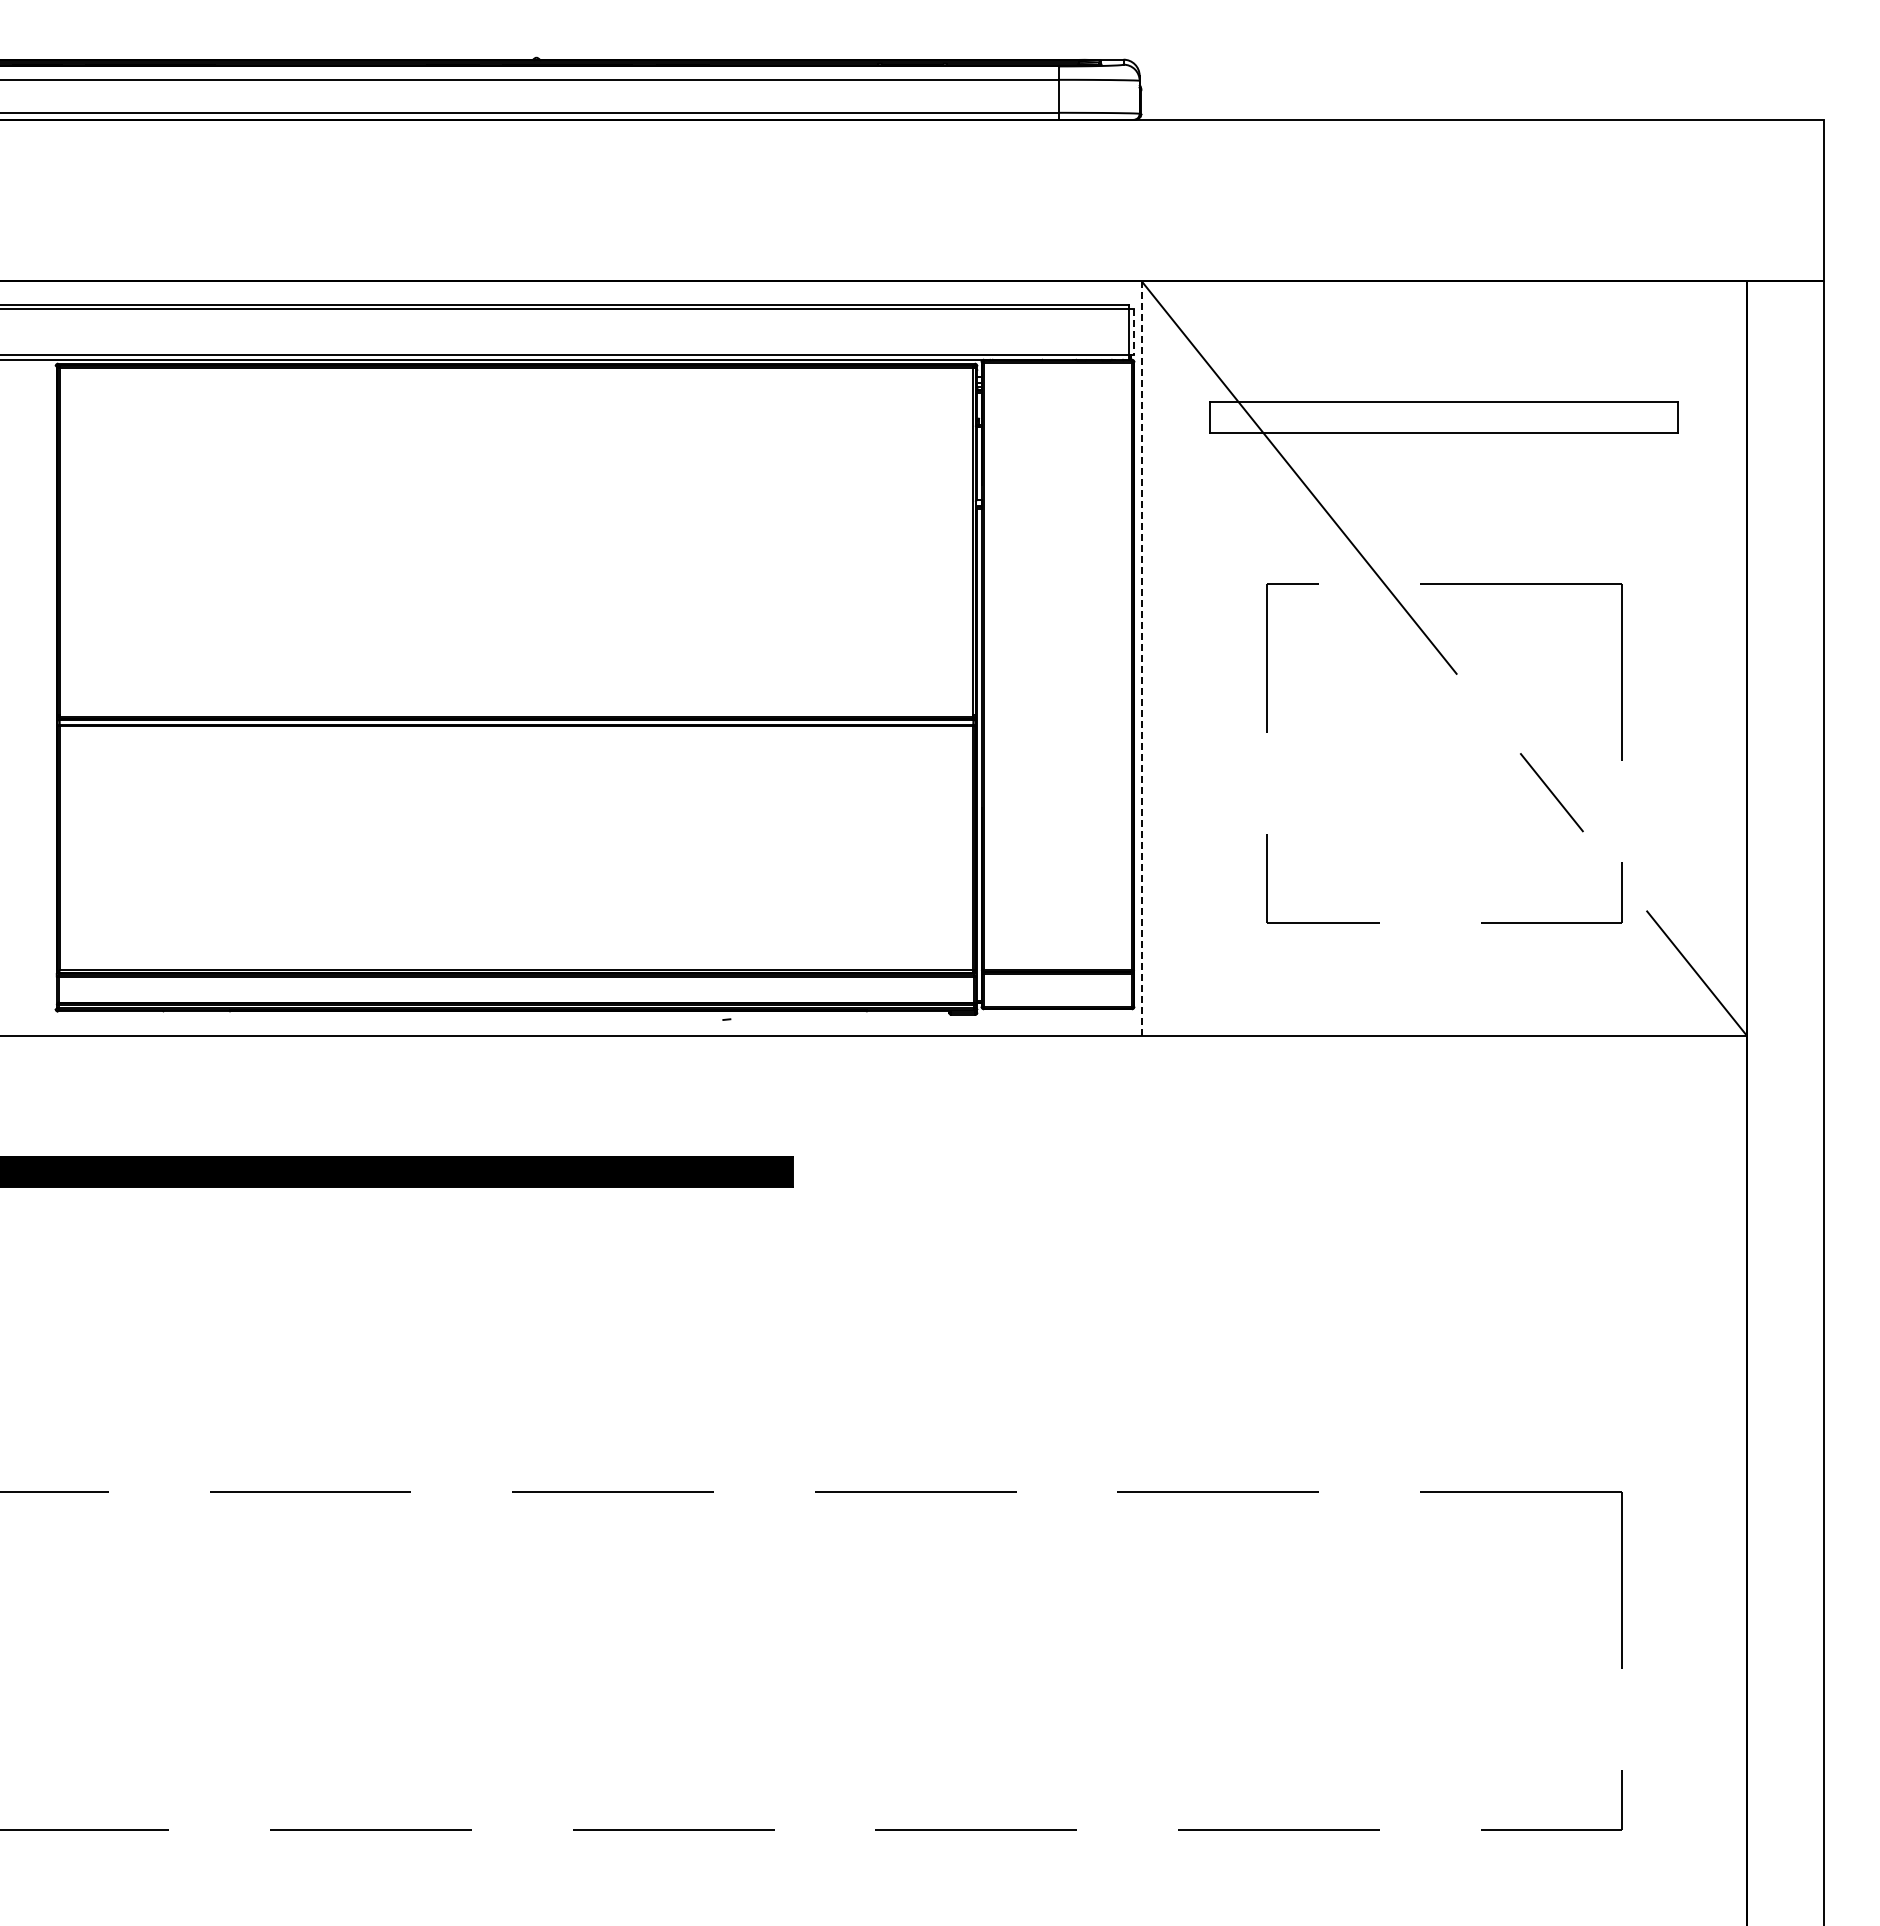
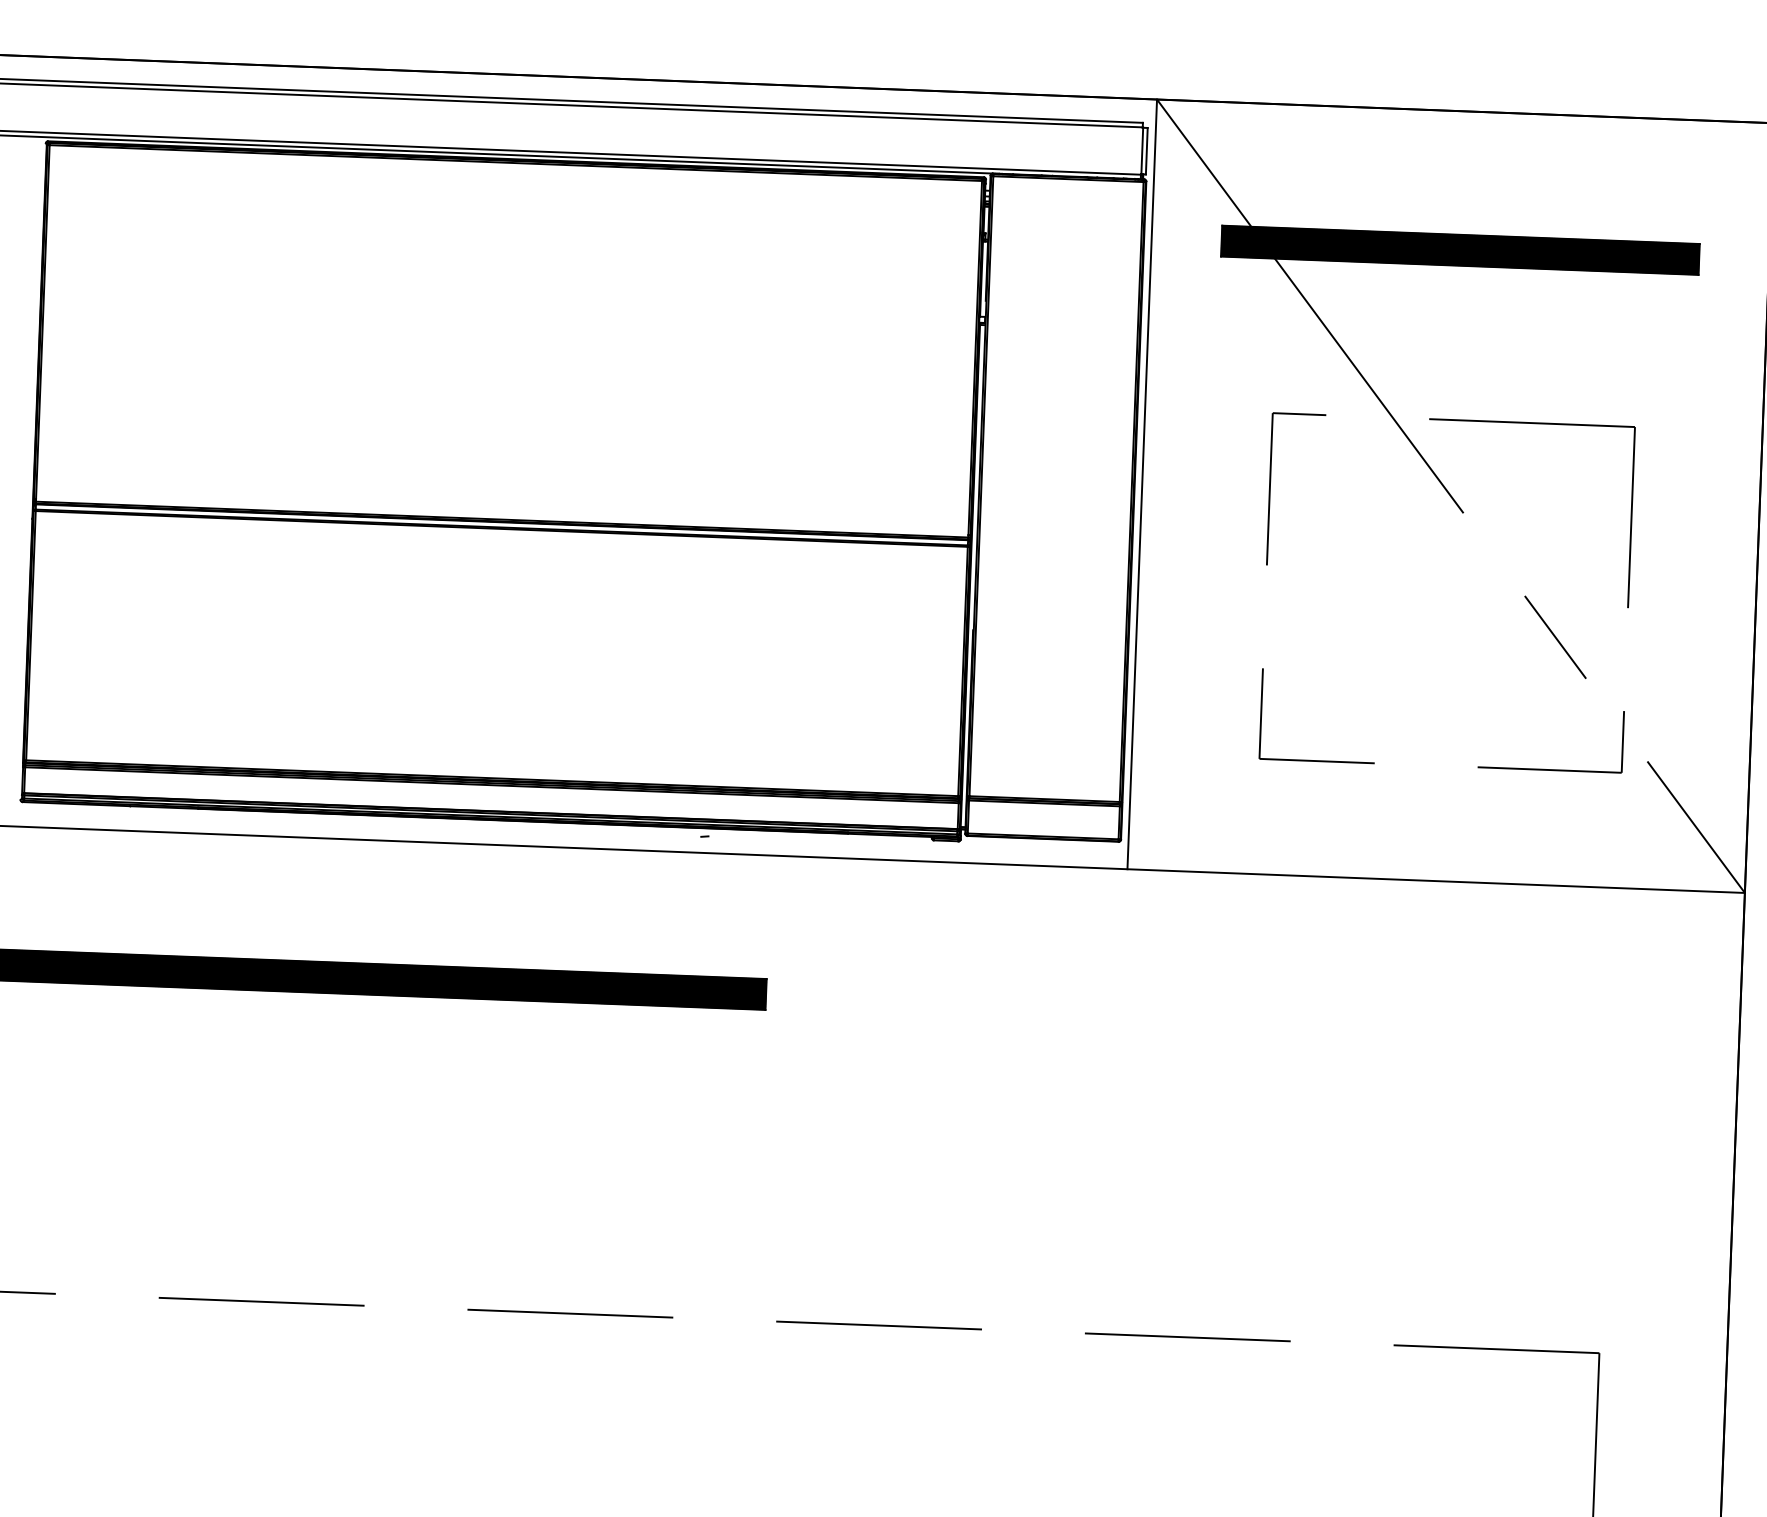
line: (1133, 332) -> (1146, 151), dashed -> solid
hatch: (1444, 417) -> (1460, 250), added
line: (1141, 657) -> (1142, 483), dashed -> solid

